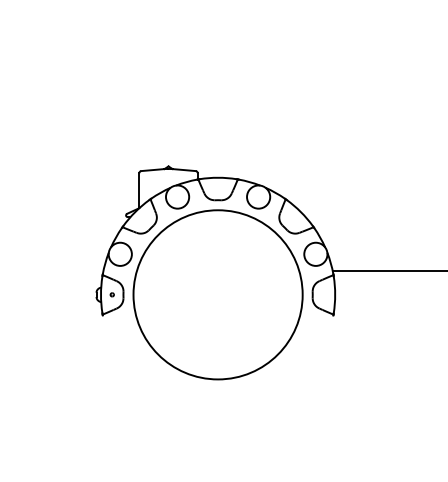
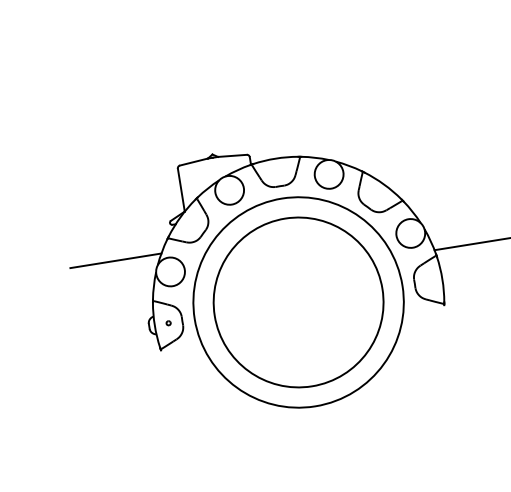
line: (78, 238) -> (116, 260), added
circle: (217, 294) -> (297, 302), added

